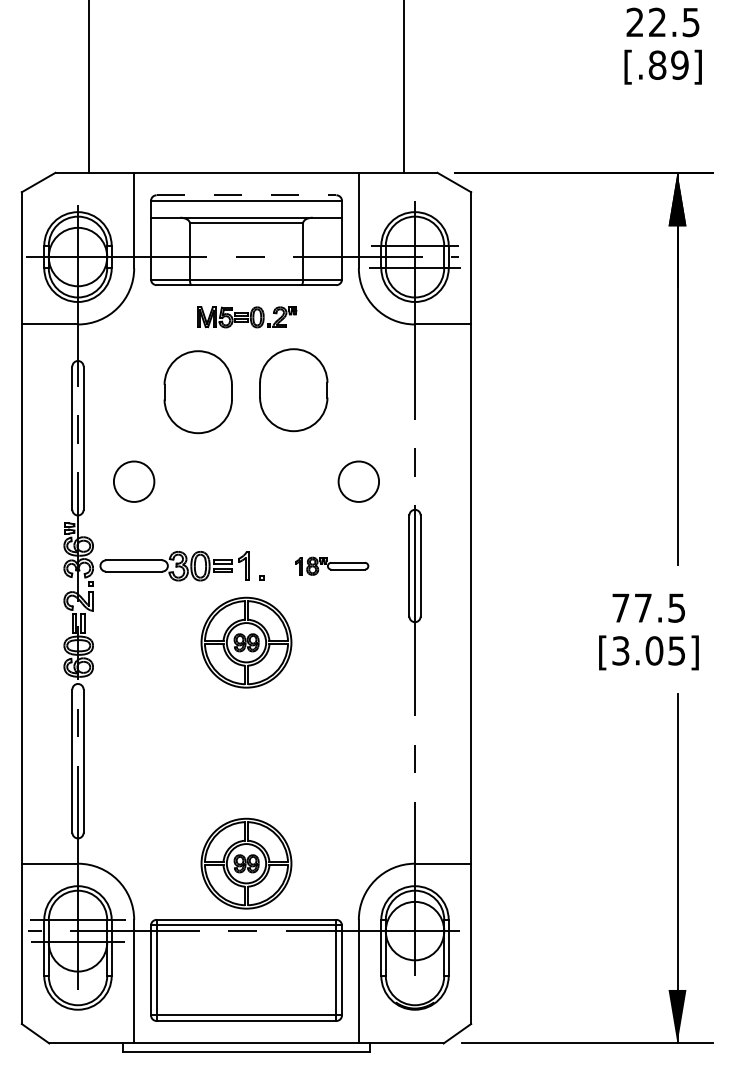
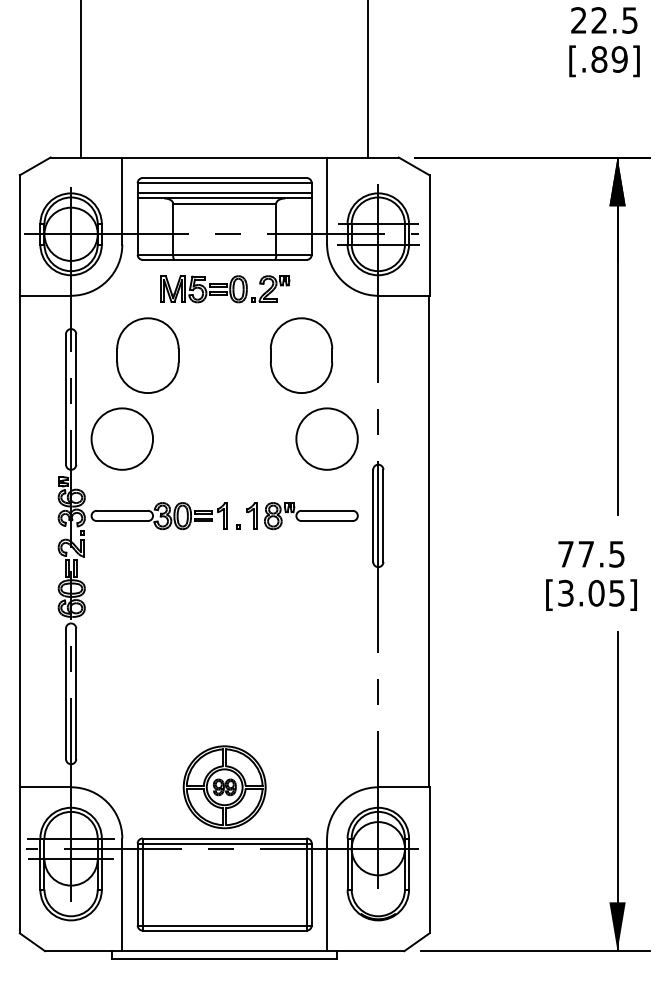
line: (246, 195) -> (224, 178), dashed -> solid
line: (246, 212) -> (224, 193), added
part: (246, 317) -> (224, 289), size x1.43
part: (293, 390) -> (301, 355), moved
part: (197, 392) -> (147, 355), moved
circle: (133, 481) -> (121, 438), size x1.67
circle: (358, 481) -> (326, 438), size x1.67
part: (331, 566) -> (302, 516), size x1.67
part: (246, 642) -> (224, 585), removed

